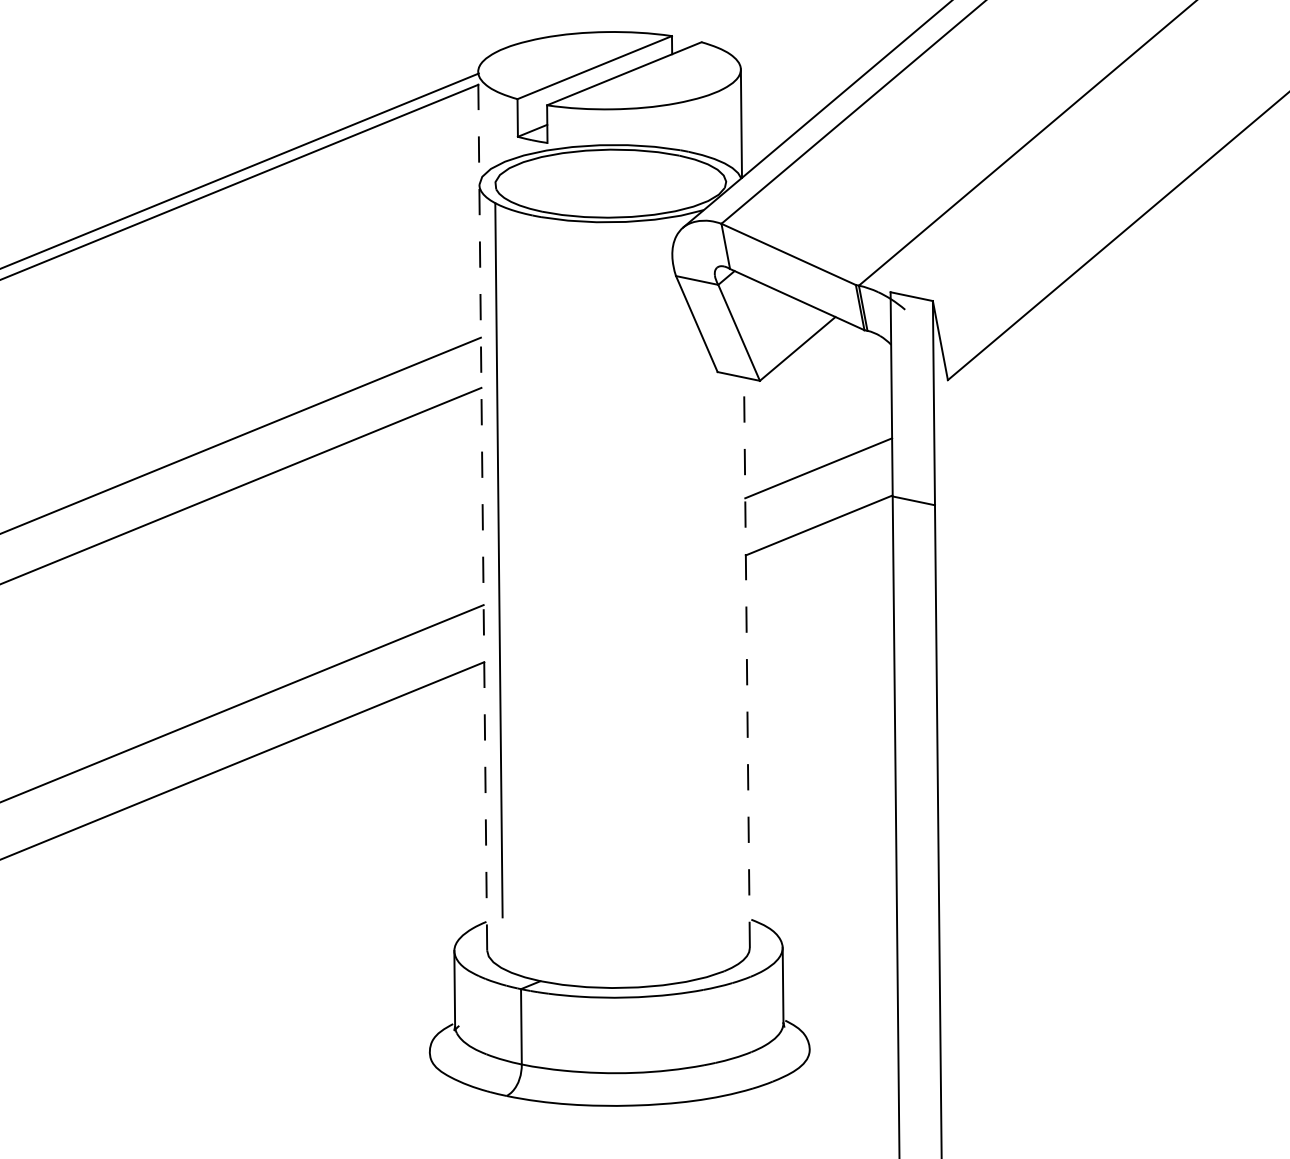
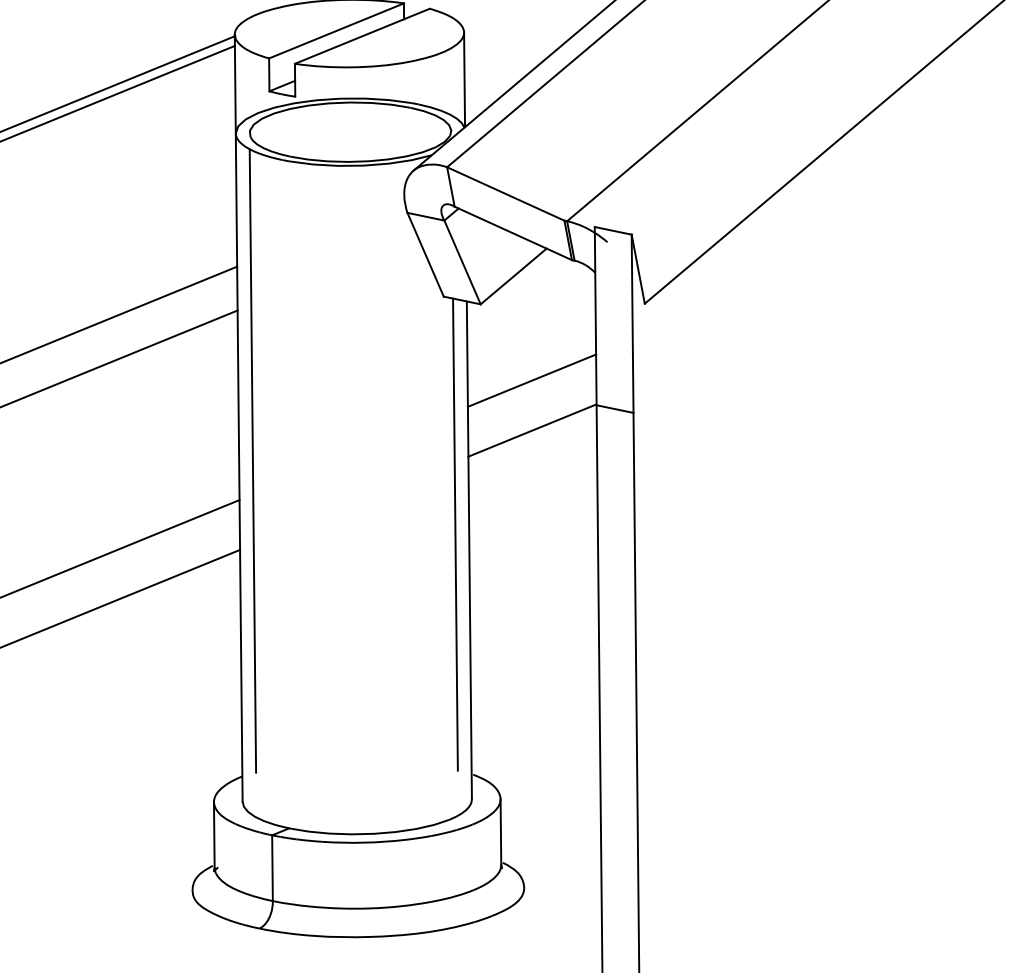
line: (482, 510) -> (238, 417), dashed -> solid
line: (730, 644) -> (455, 534), added
line: (746, 662) -> (468, 550), dashed -> solid

